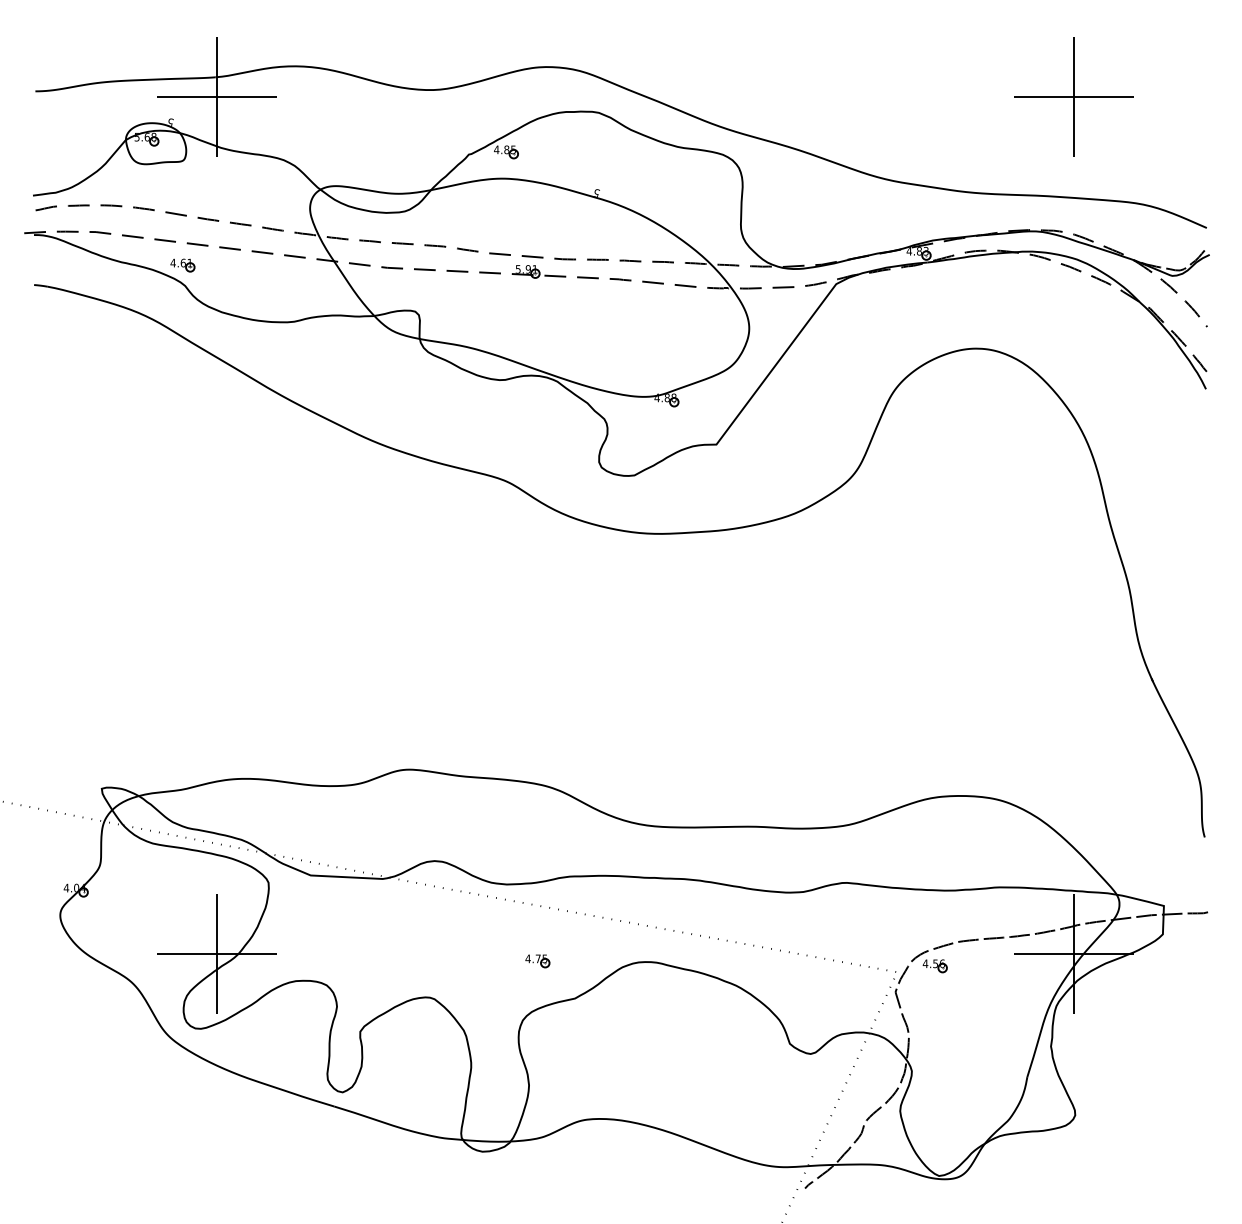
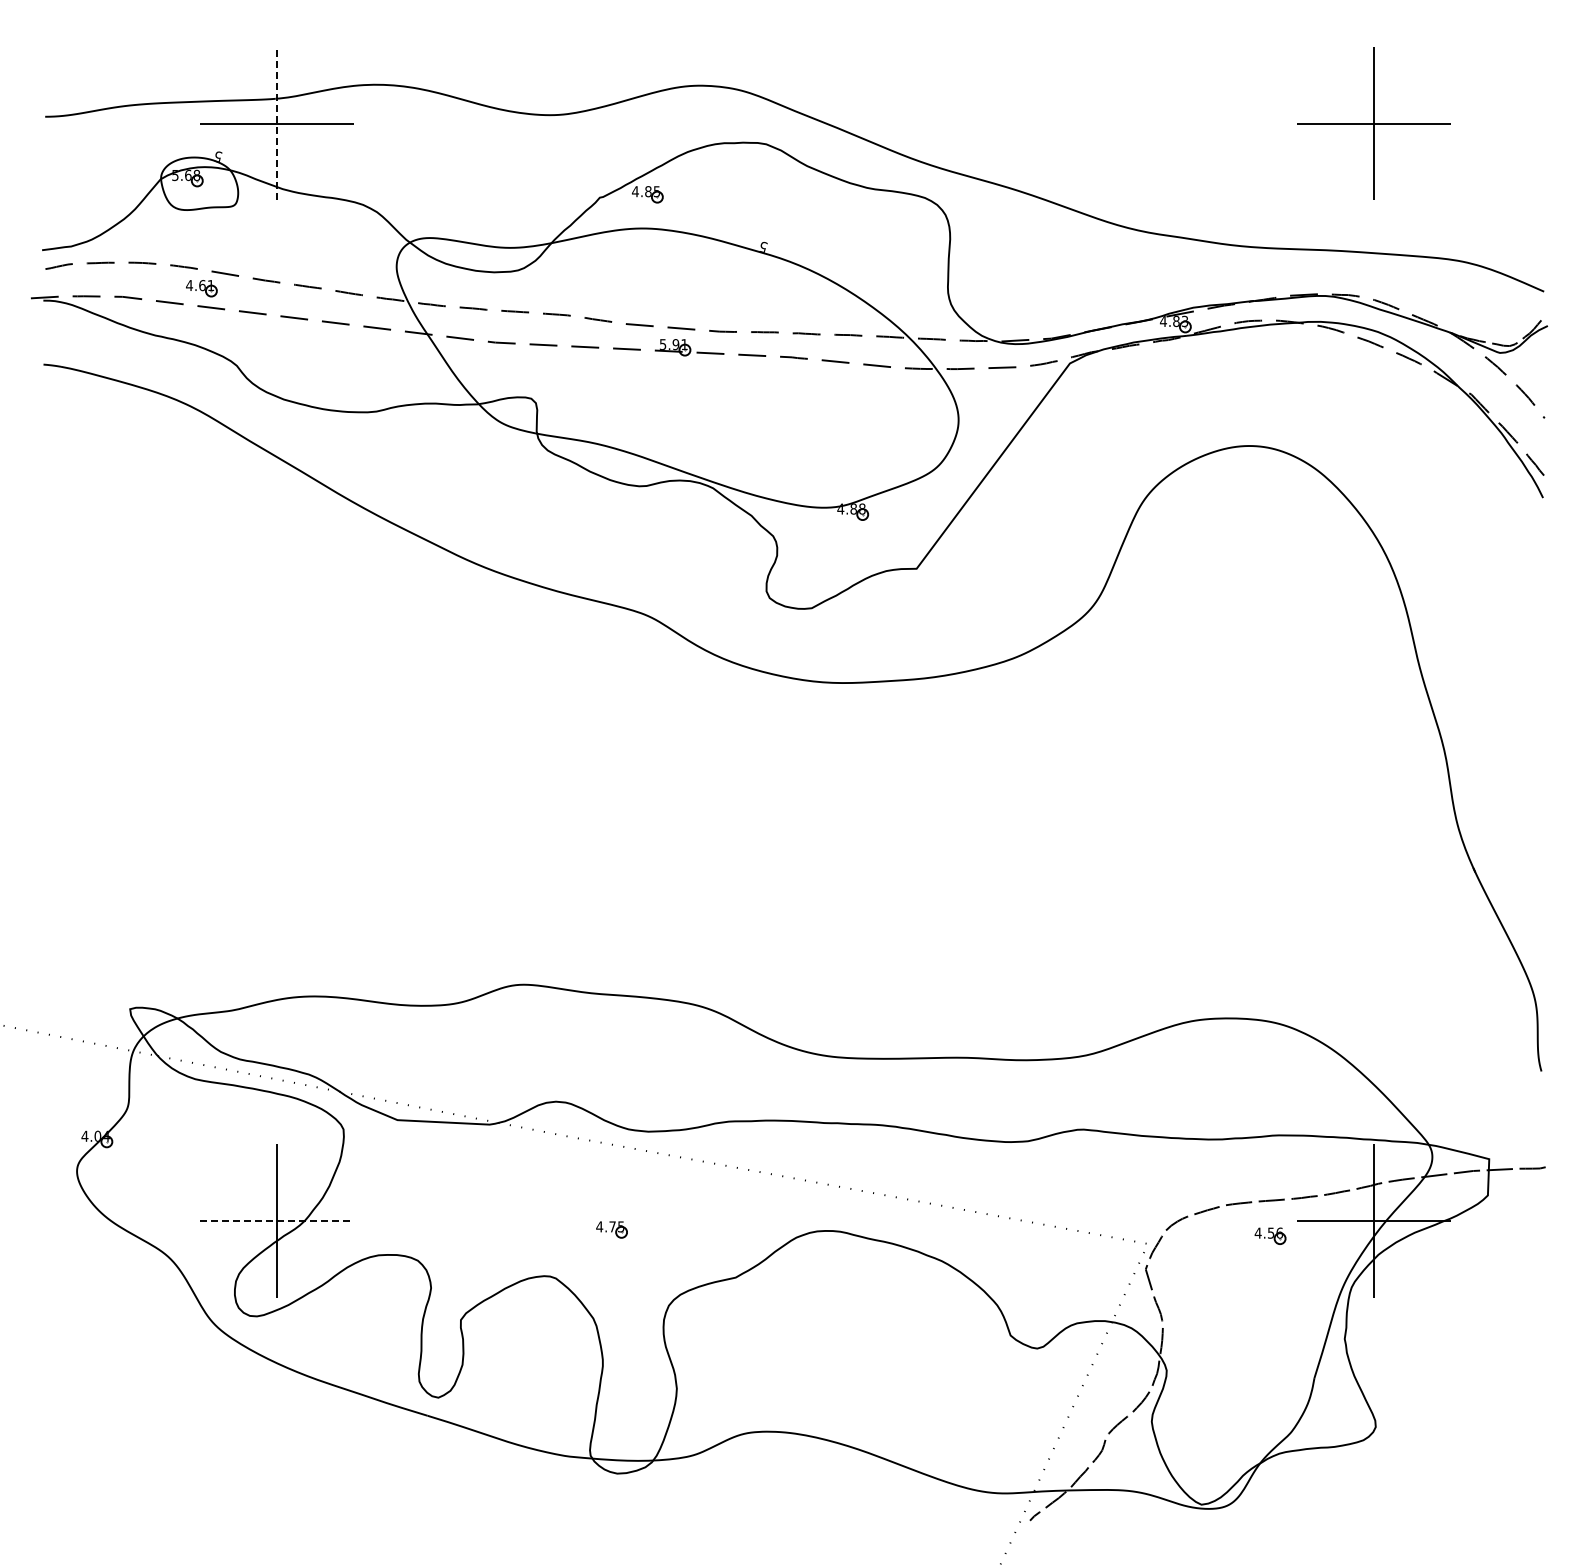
line: (216, 96) -> (277, 123), solid -> dashed
part: (182, 265) -> (201, 288), moved
line: (216, 953) -> (277, 1220), solid -> dashed
part: (537, 960) -> (611, 1229), moved
part: (935, 965) -> (1270, 1235), moved

